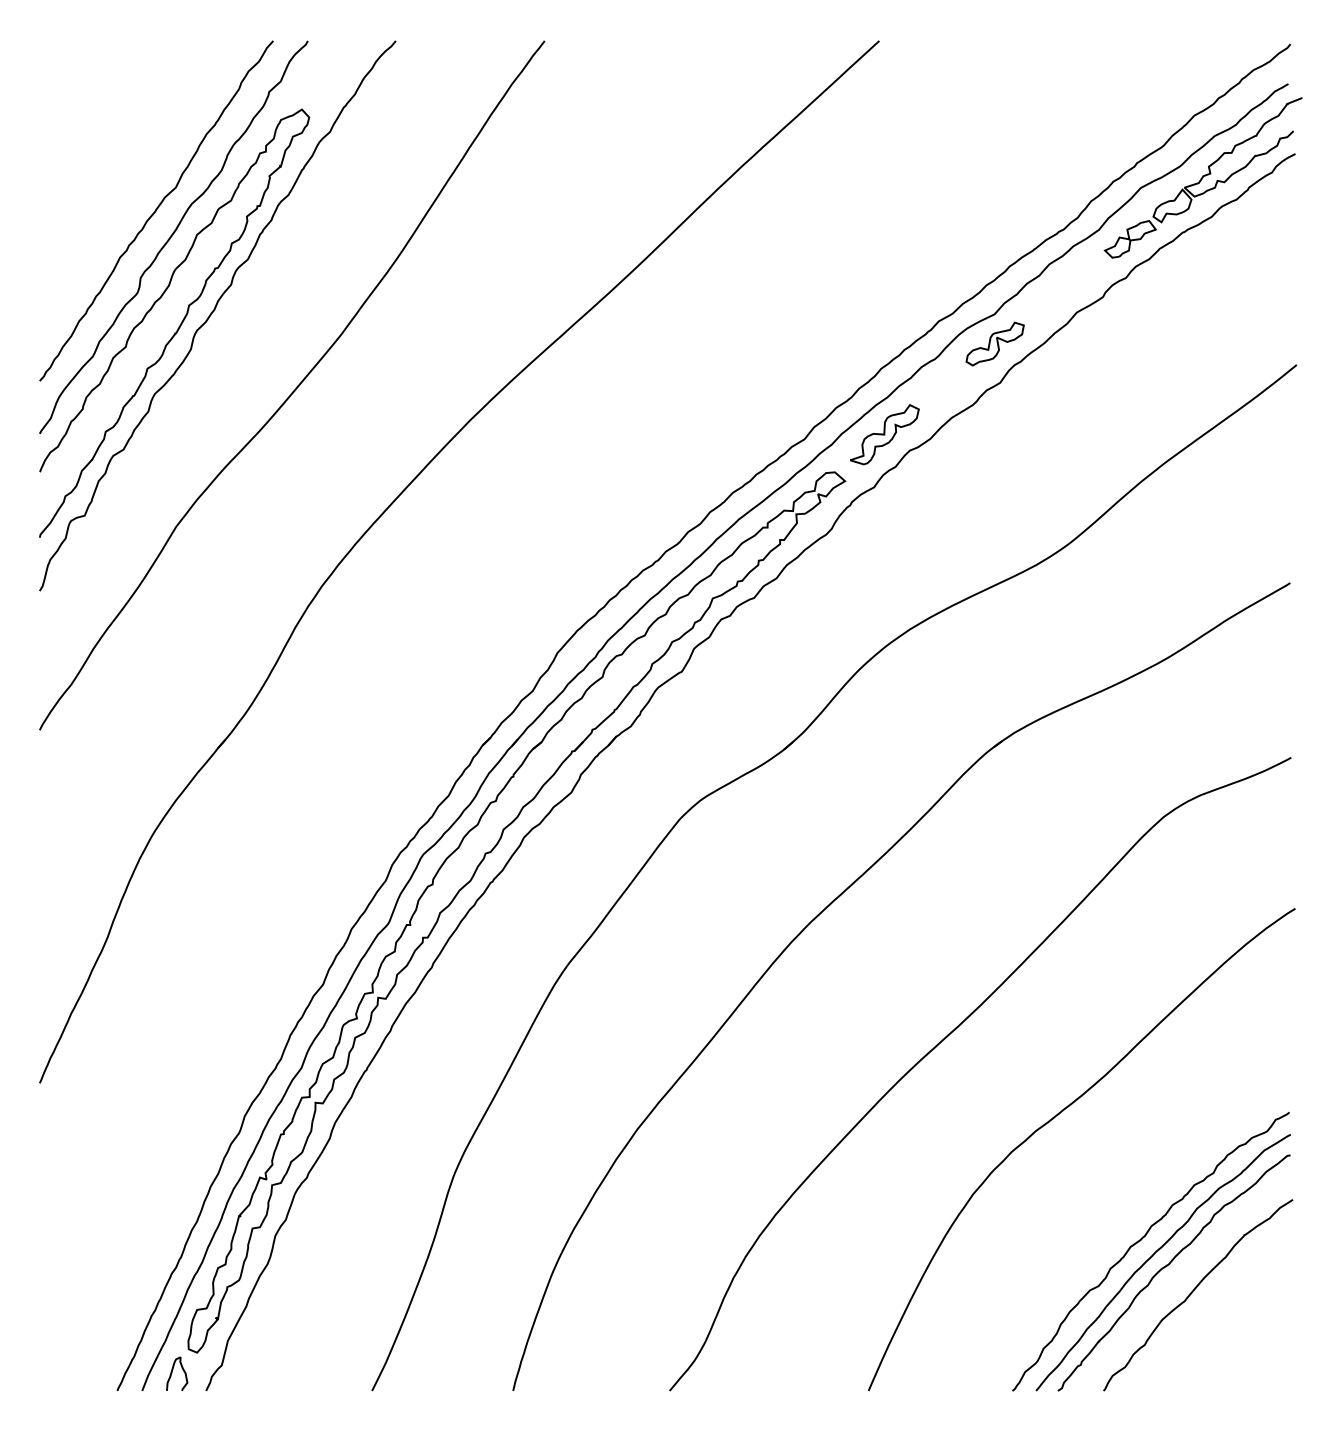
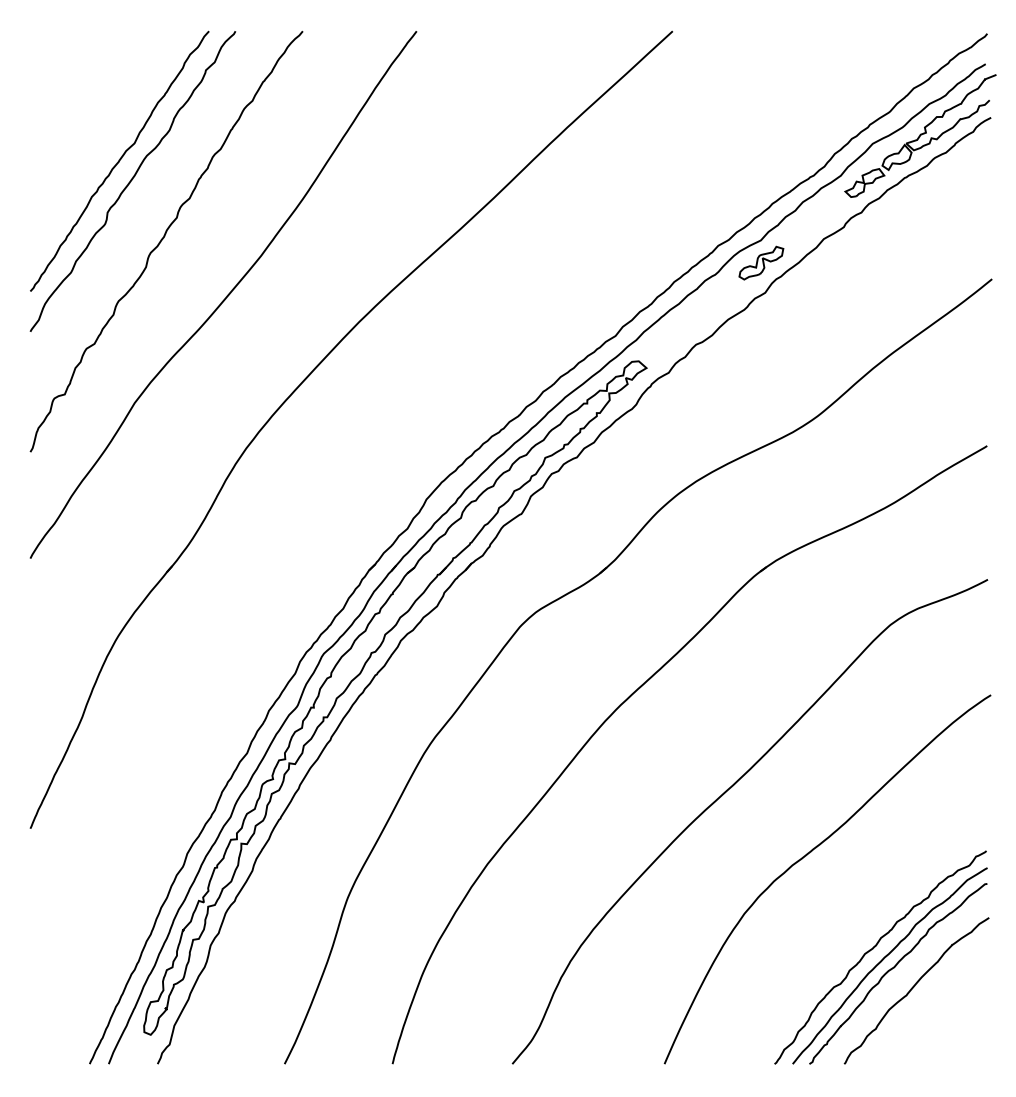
curve: (178, 326) -> (136, 249), removed
part: (884, 434) -> (676, 332), removed
curve: (173, 1370) -> (132, 1048), removed

